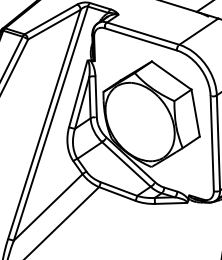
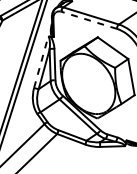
line: (140, 39) -> (89, 20), solid -> dashed
line: (78, 93) -> (41, 61), solid -> dashed

